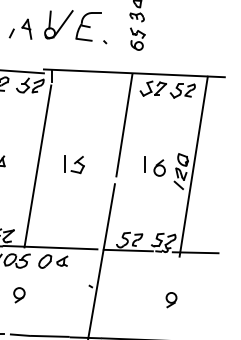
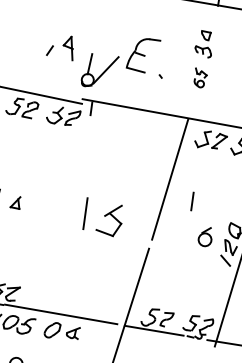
part: (58, 24) -> (99, 70), moved
part: (137, 38) -> (200, 77), size x0.7
part: (74, 164) -> (103, 218), size x1.6
line: (144, 164) -> (191, 201), moved
line: (37, 166) -> (58, 214), removed

